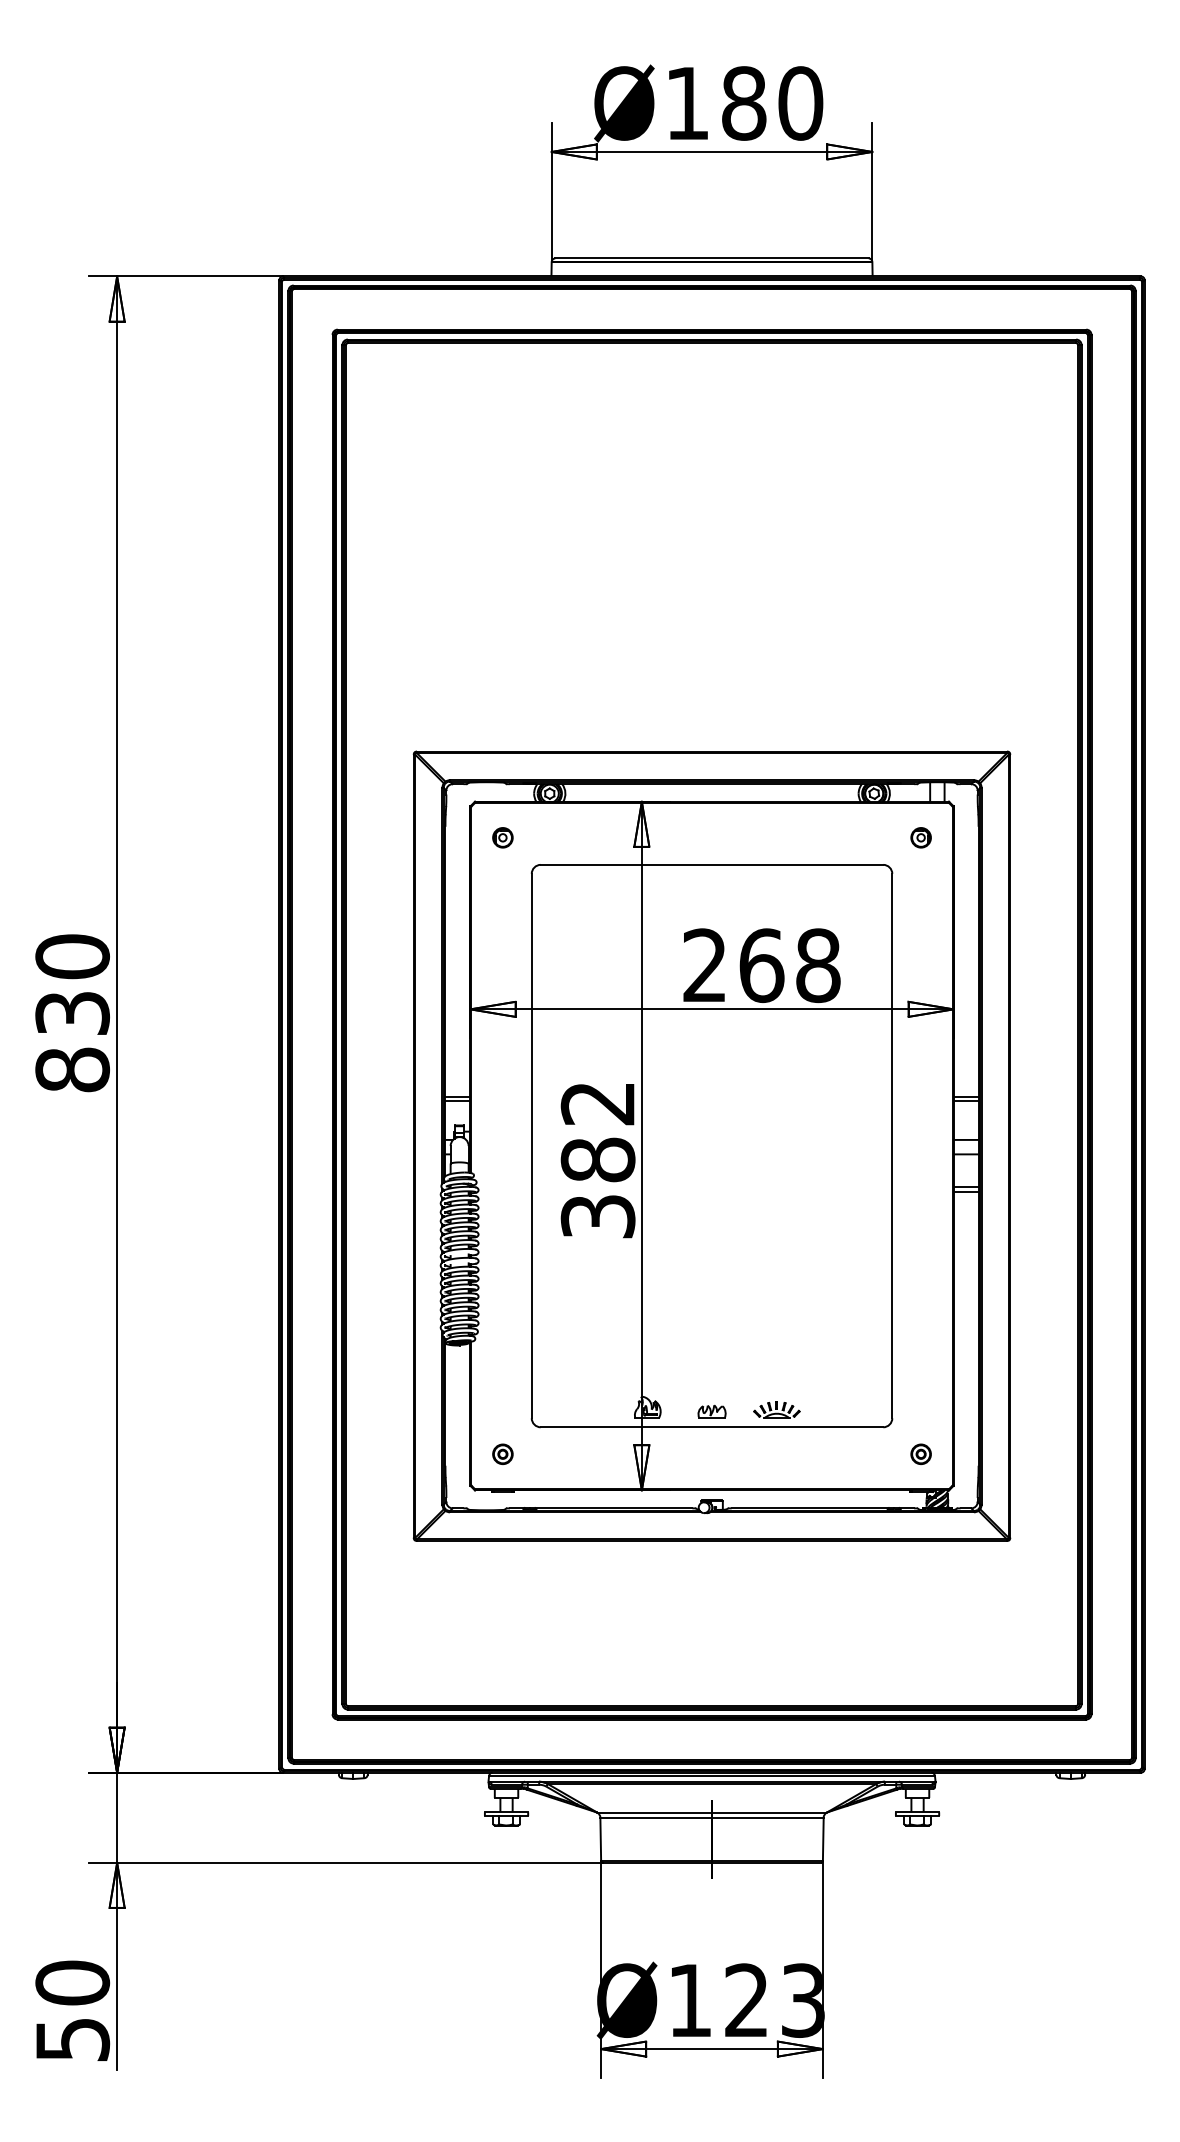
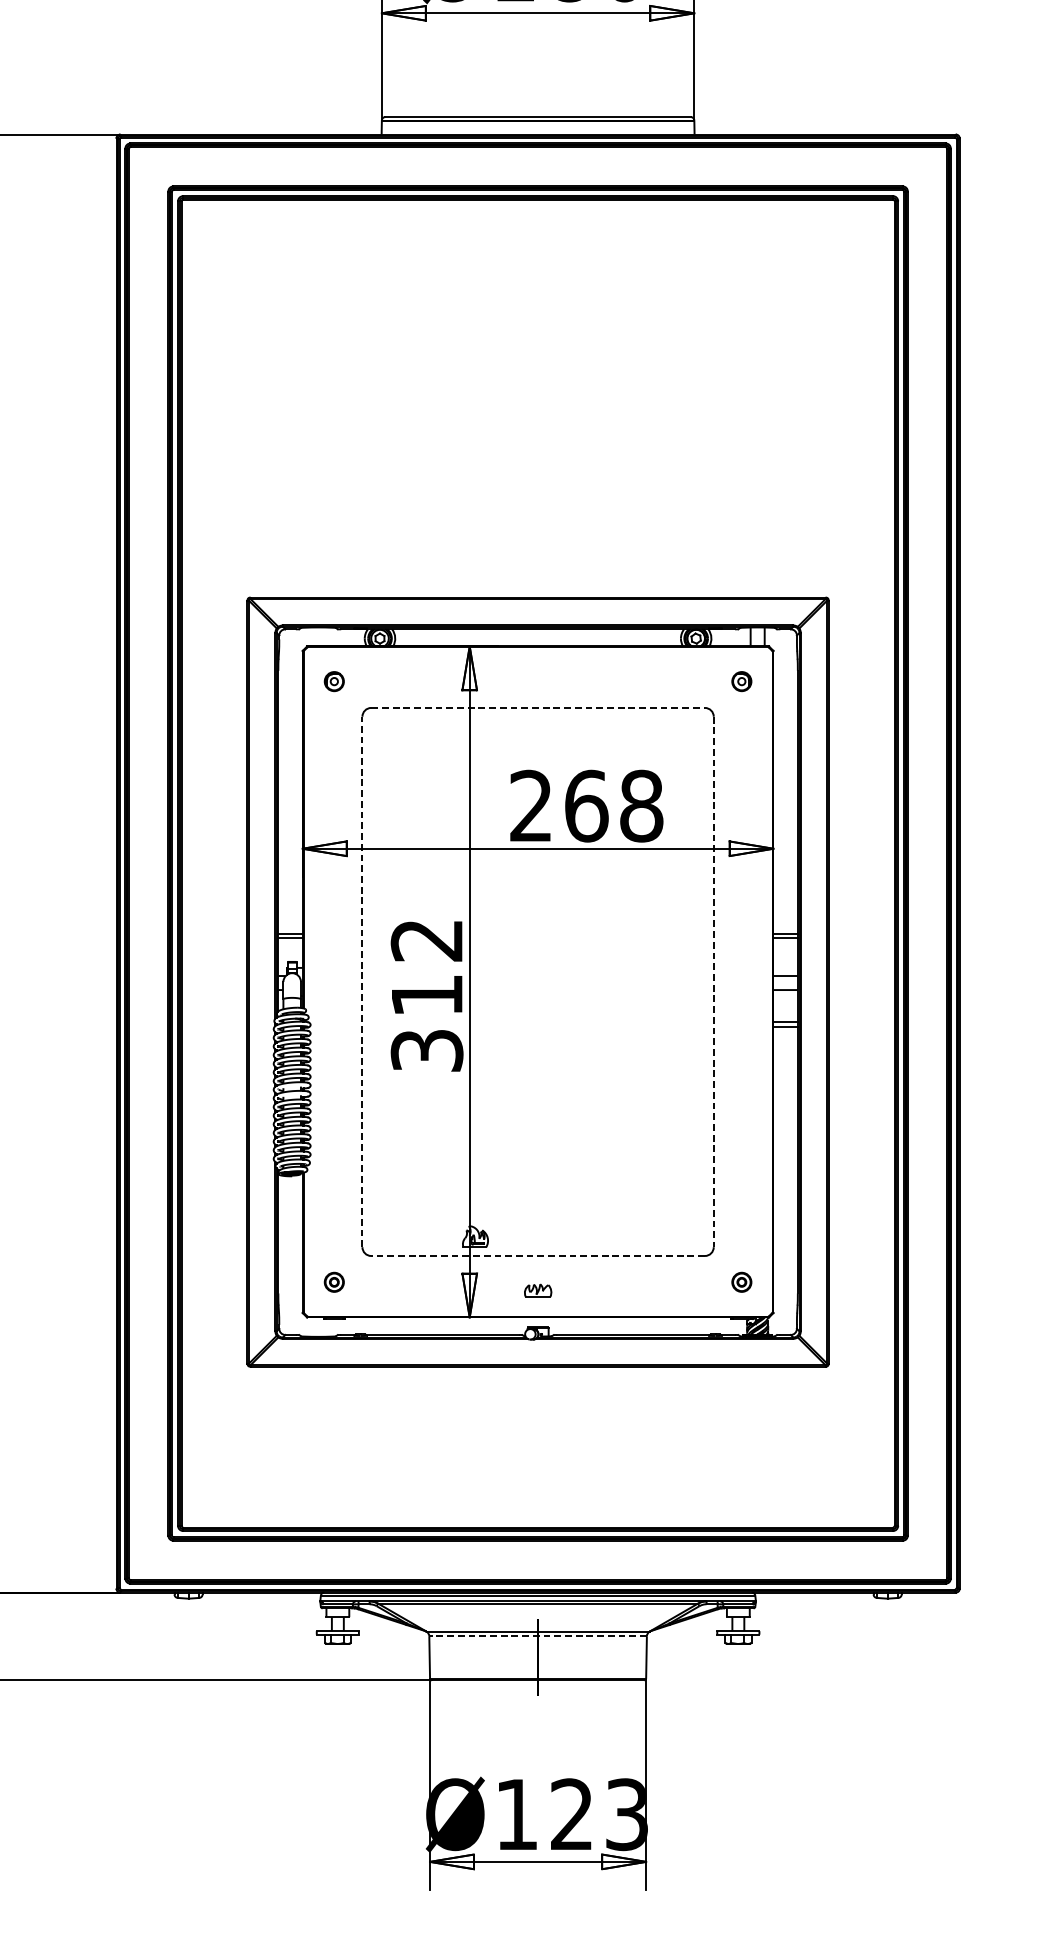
line: (712, 864) -> (538, 707), solid -> dashed
line: (531, 1145) -> (362, 981), solid -> dashed
line: (892, 1146) -> (713, 982), solid -> dashed
text: (597, 1159) -> (426, 995), 382 -> 312
part: (776, 1409) -> (600, 1238), removed
part: (711, 1411) -> (537, 1290), moved
line: (711, 1427) -> (537, 1256), solid -> dashed
line: (712, 1817) -> (538, 1636), solid -> dashed

